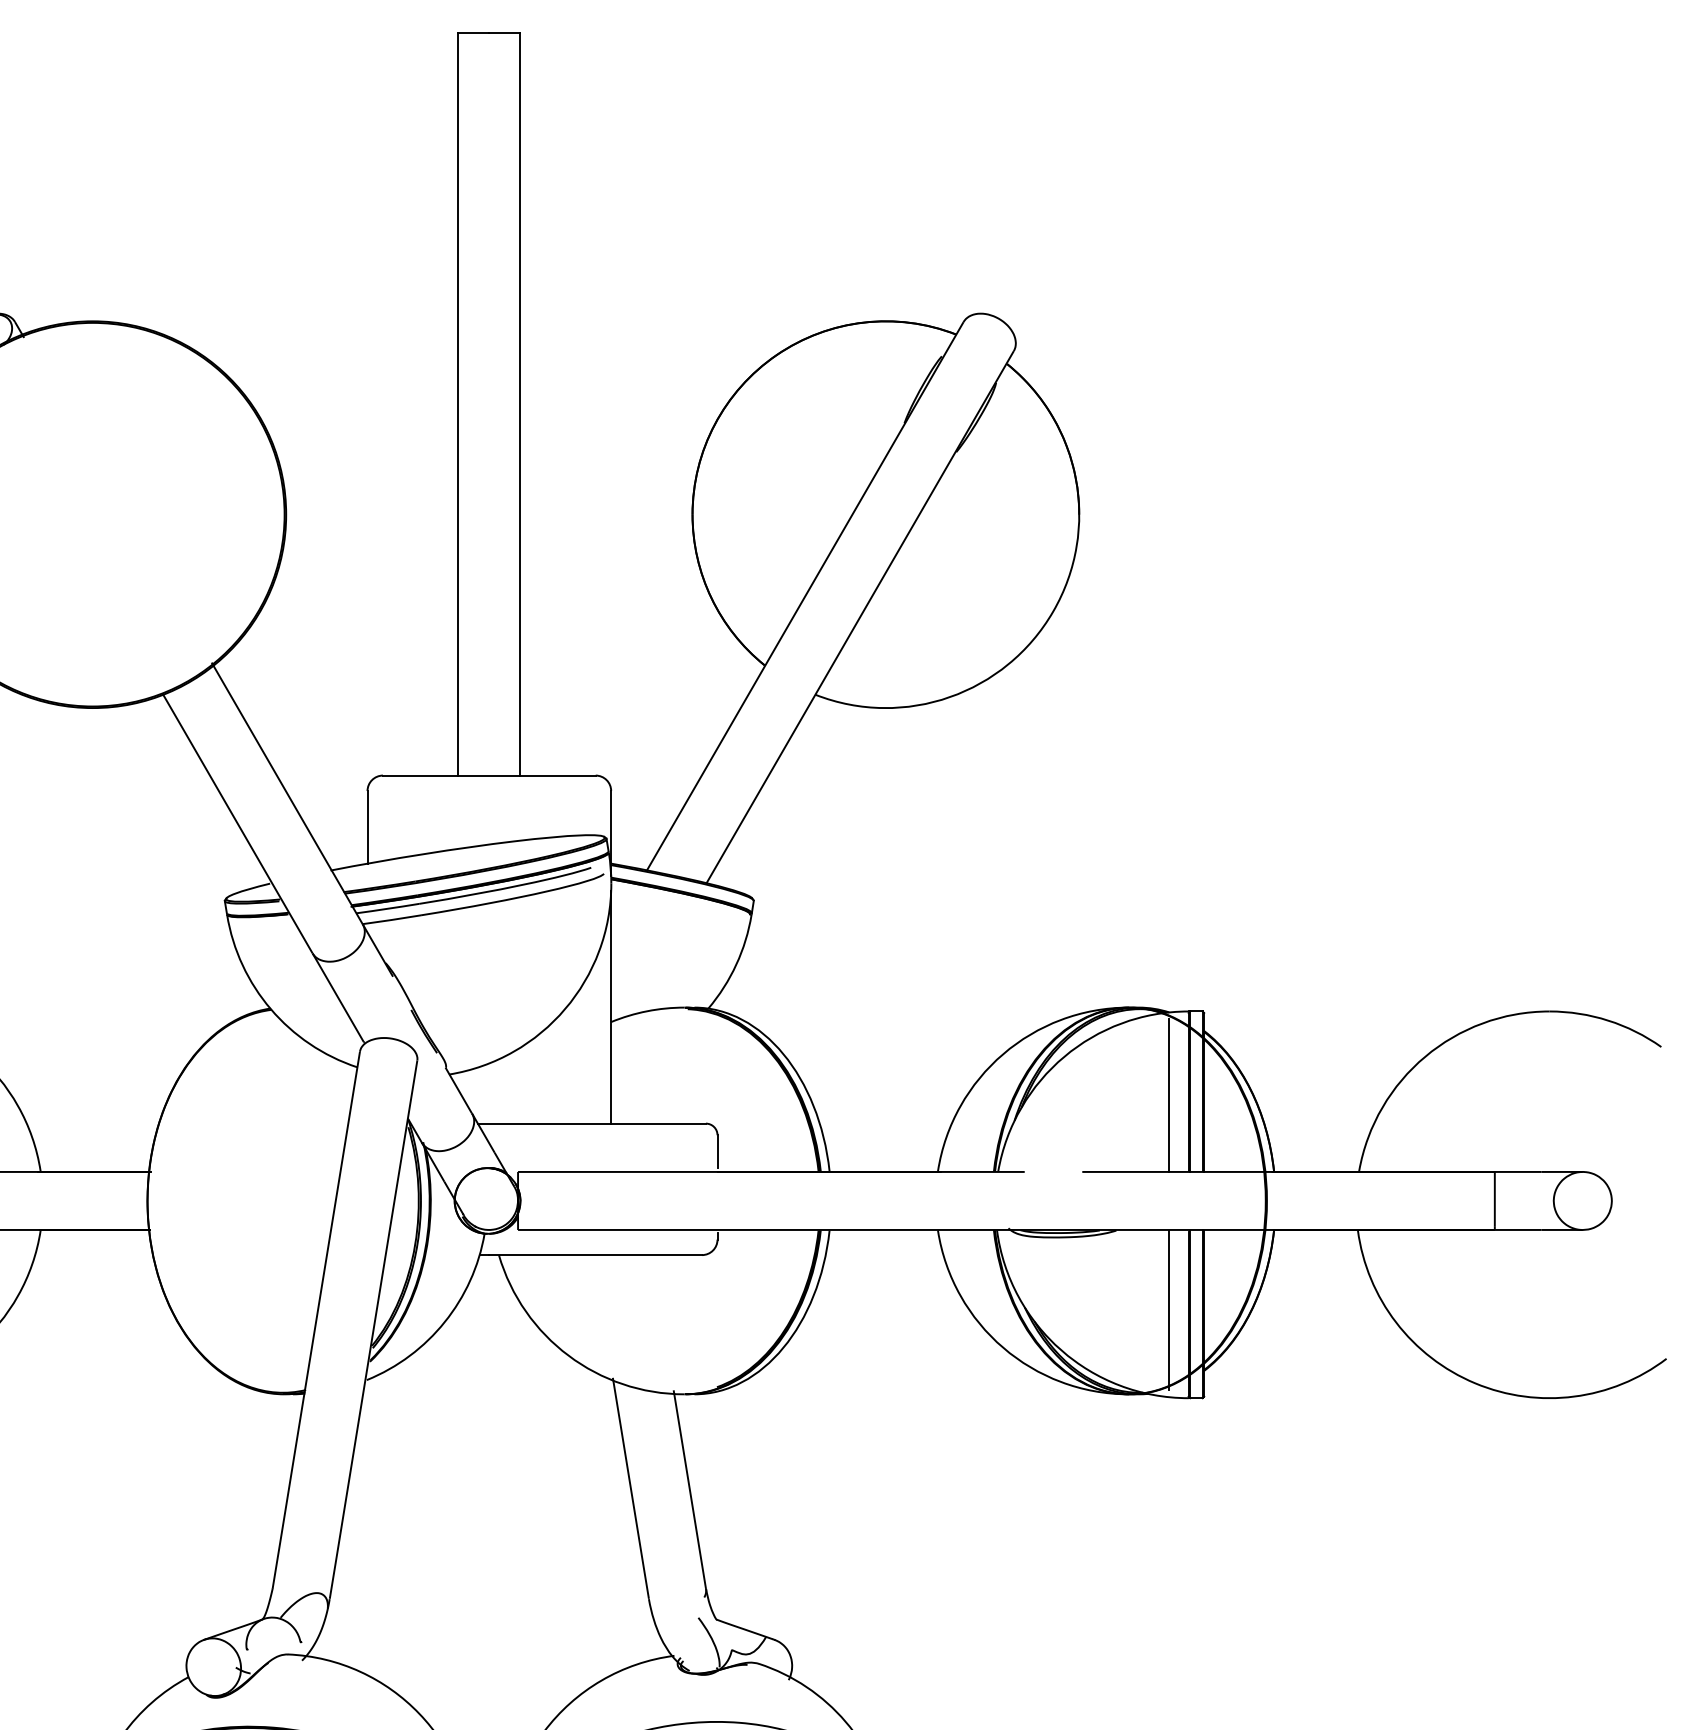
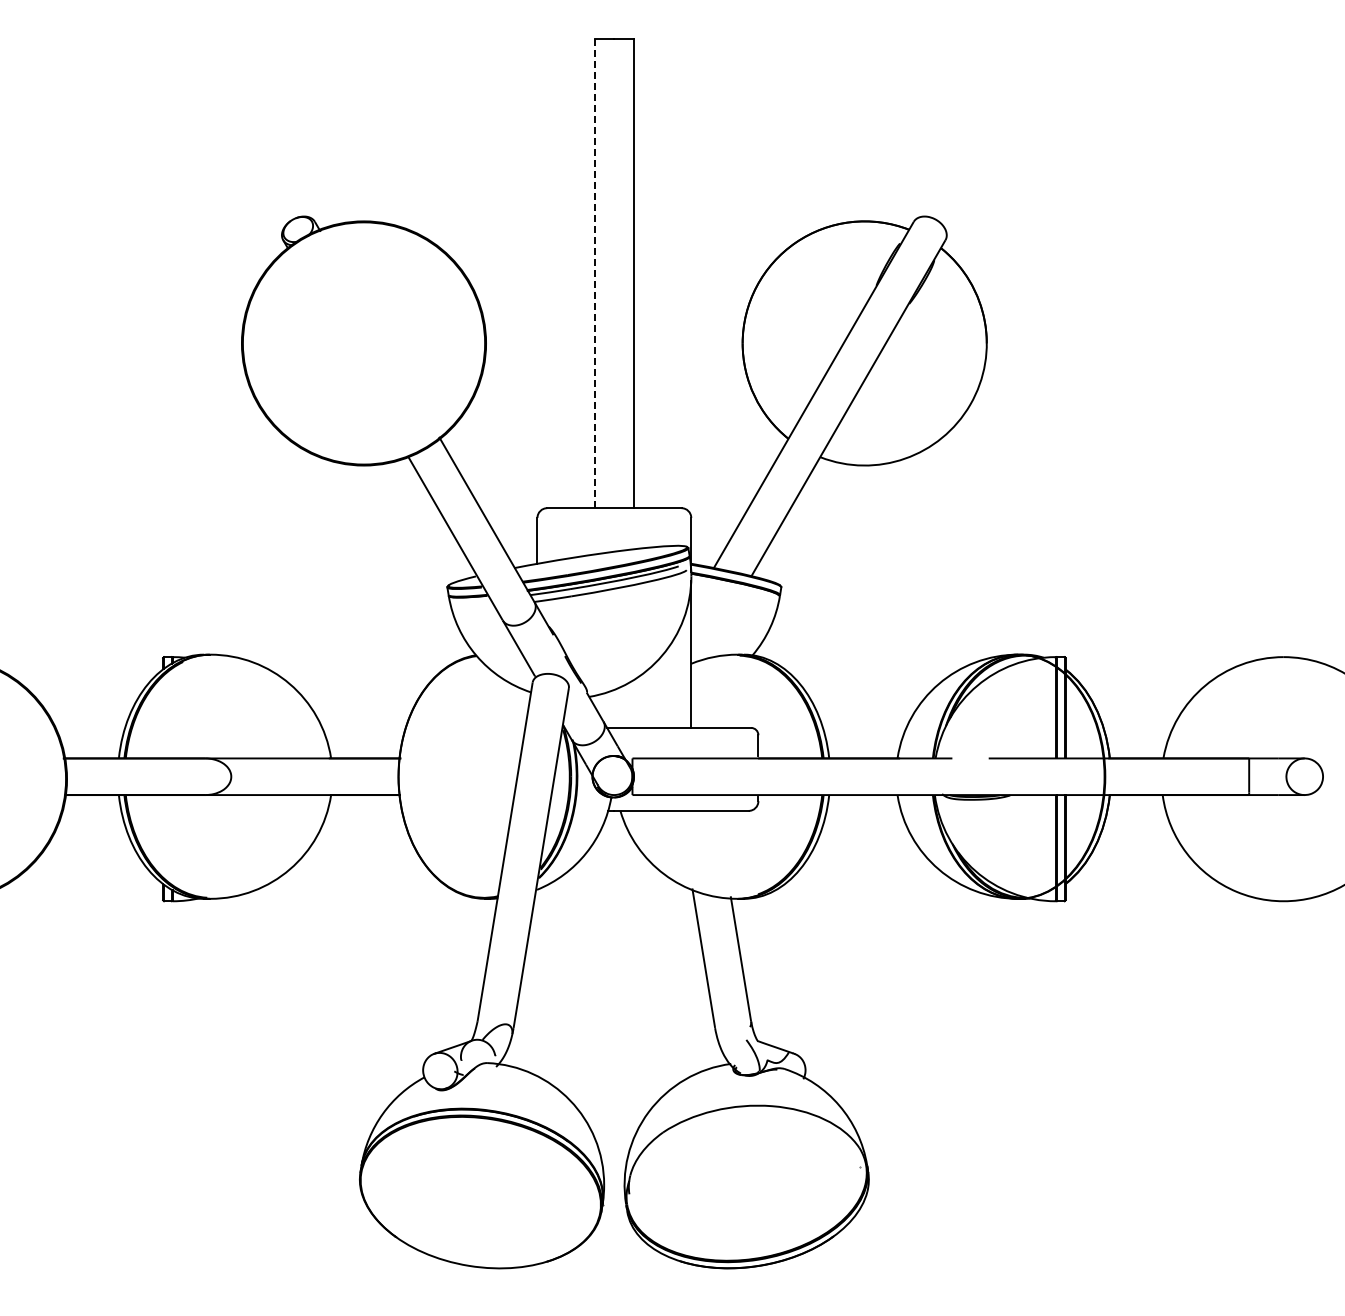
line: (457, 405) -> (594, 274), solid -> dashed
line: (1169, 1096) -> (1043, 710), removed
line: (1169, 1309) -> (1043, 845), removed

